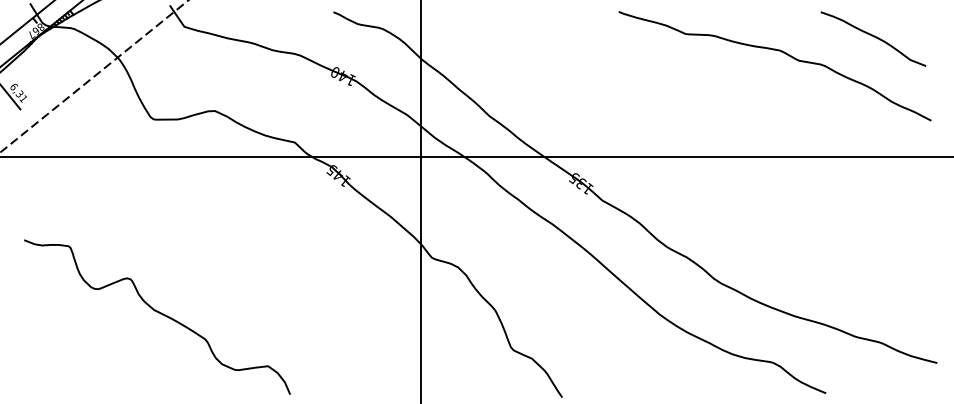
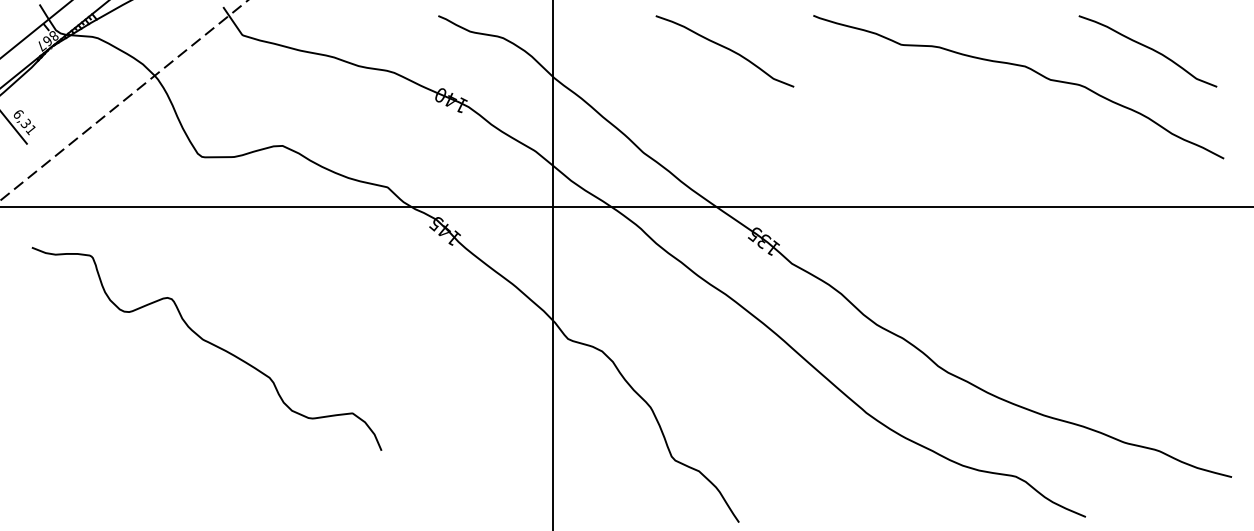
curve: (552, 37) -> (726, 49), added
curve: (158, 313) -> (208, 343), moved

